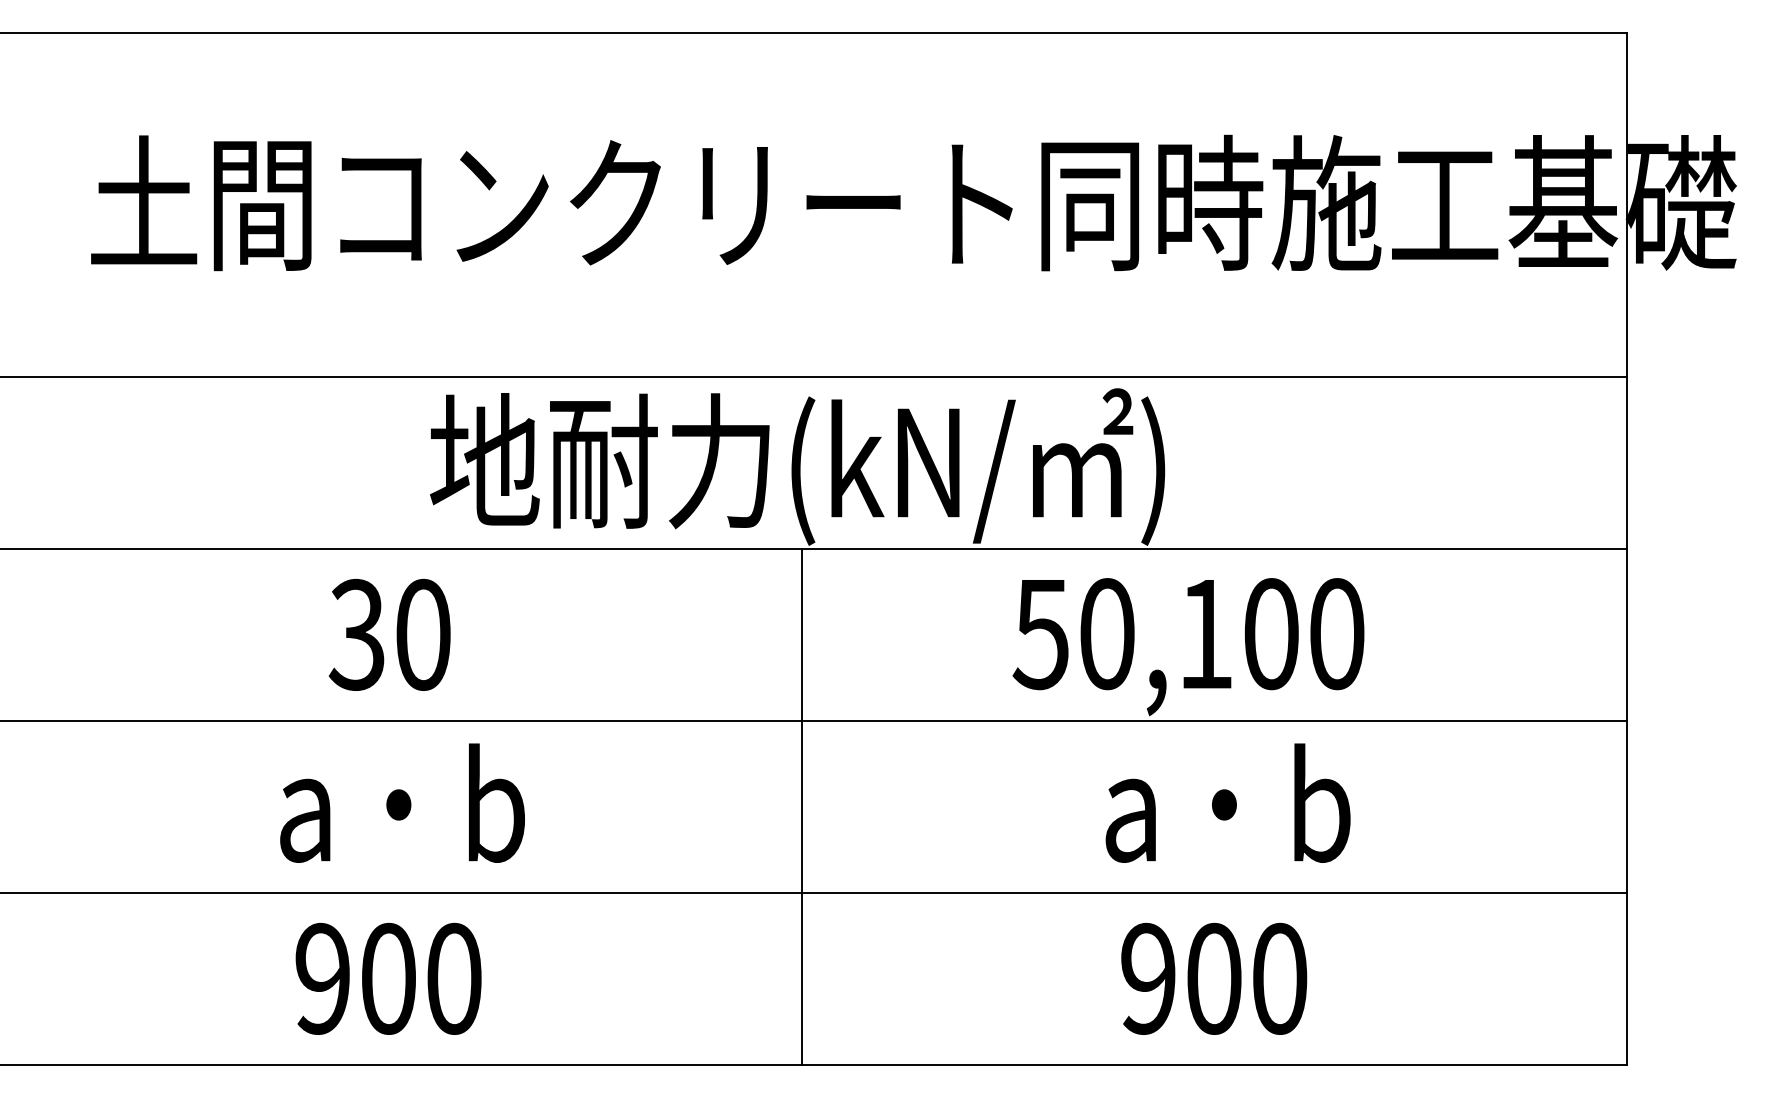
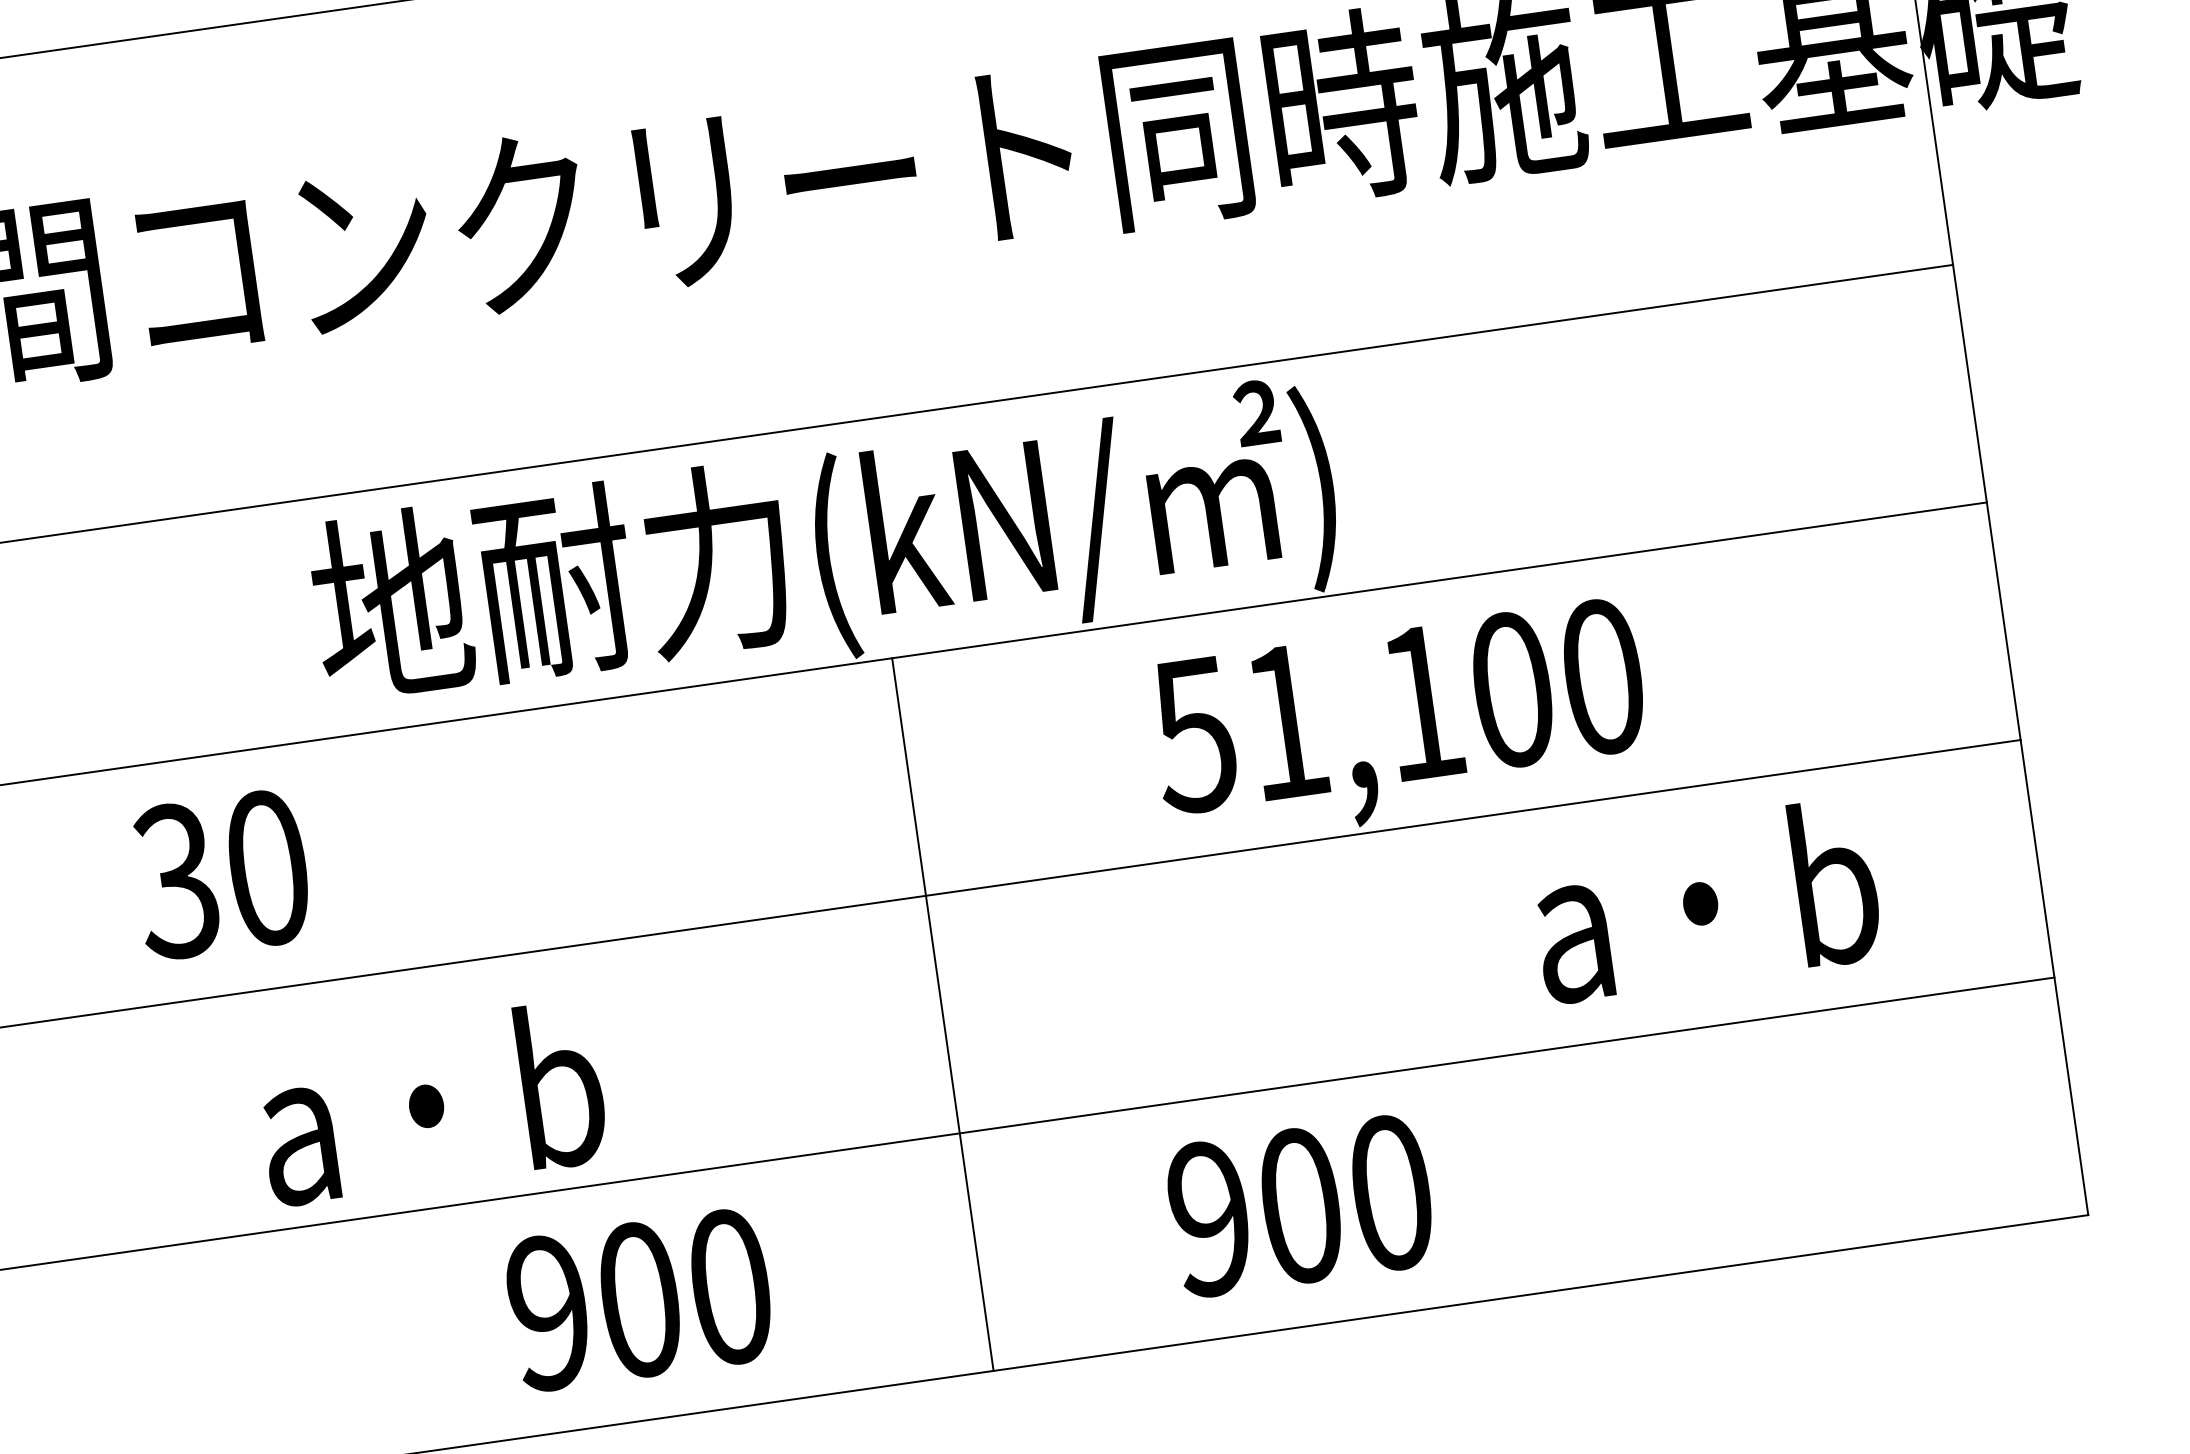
text: (389, 634) -> (221, 874), moved
text: (1107, 634) -> (1285, 722), 50,100 -> 51,100
text: (402, 802) -> (431, 1102), moved
text: (1227, 802) -> (1704, 899), moved
line: (801, 806) -> (942, 1013), moved
text: (388, 978) -> (639, 1299), moved
text: (1214, 978) -> (1301, 1205), moved

